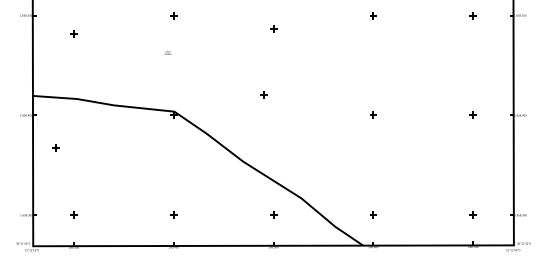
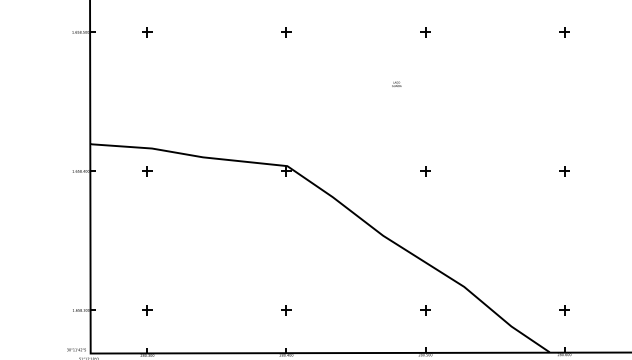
part: (273, 28) -> (425, 32), moved
part: (73, 33) -> (146, 32), moved
text: (167, 52) -> (396, 83), moved
part: (263, 94) -> (425, 170), moved
part: (55, 147) -> (146, 170), moved

